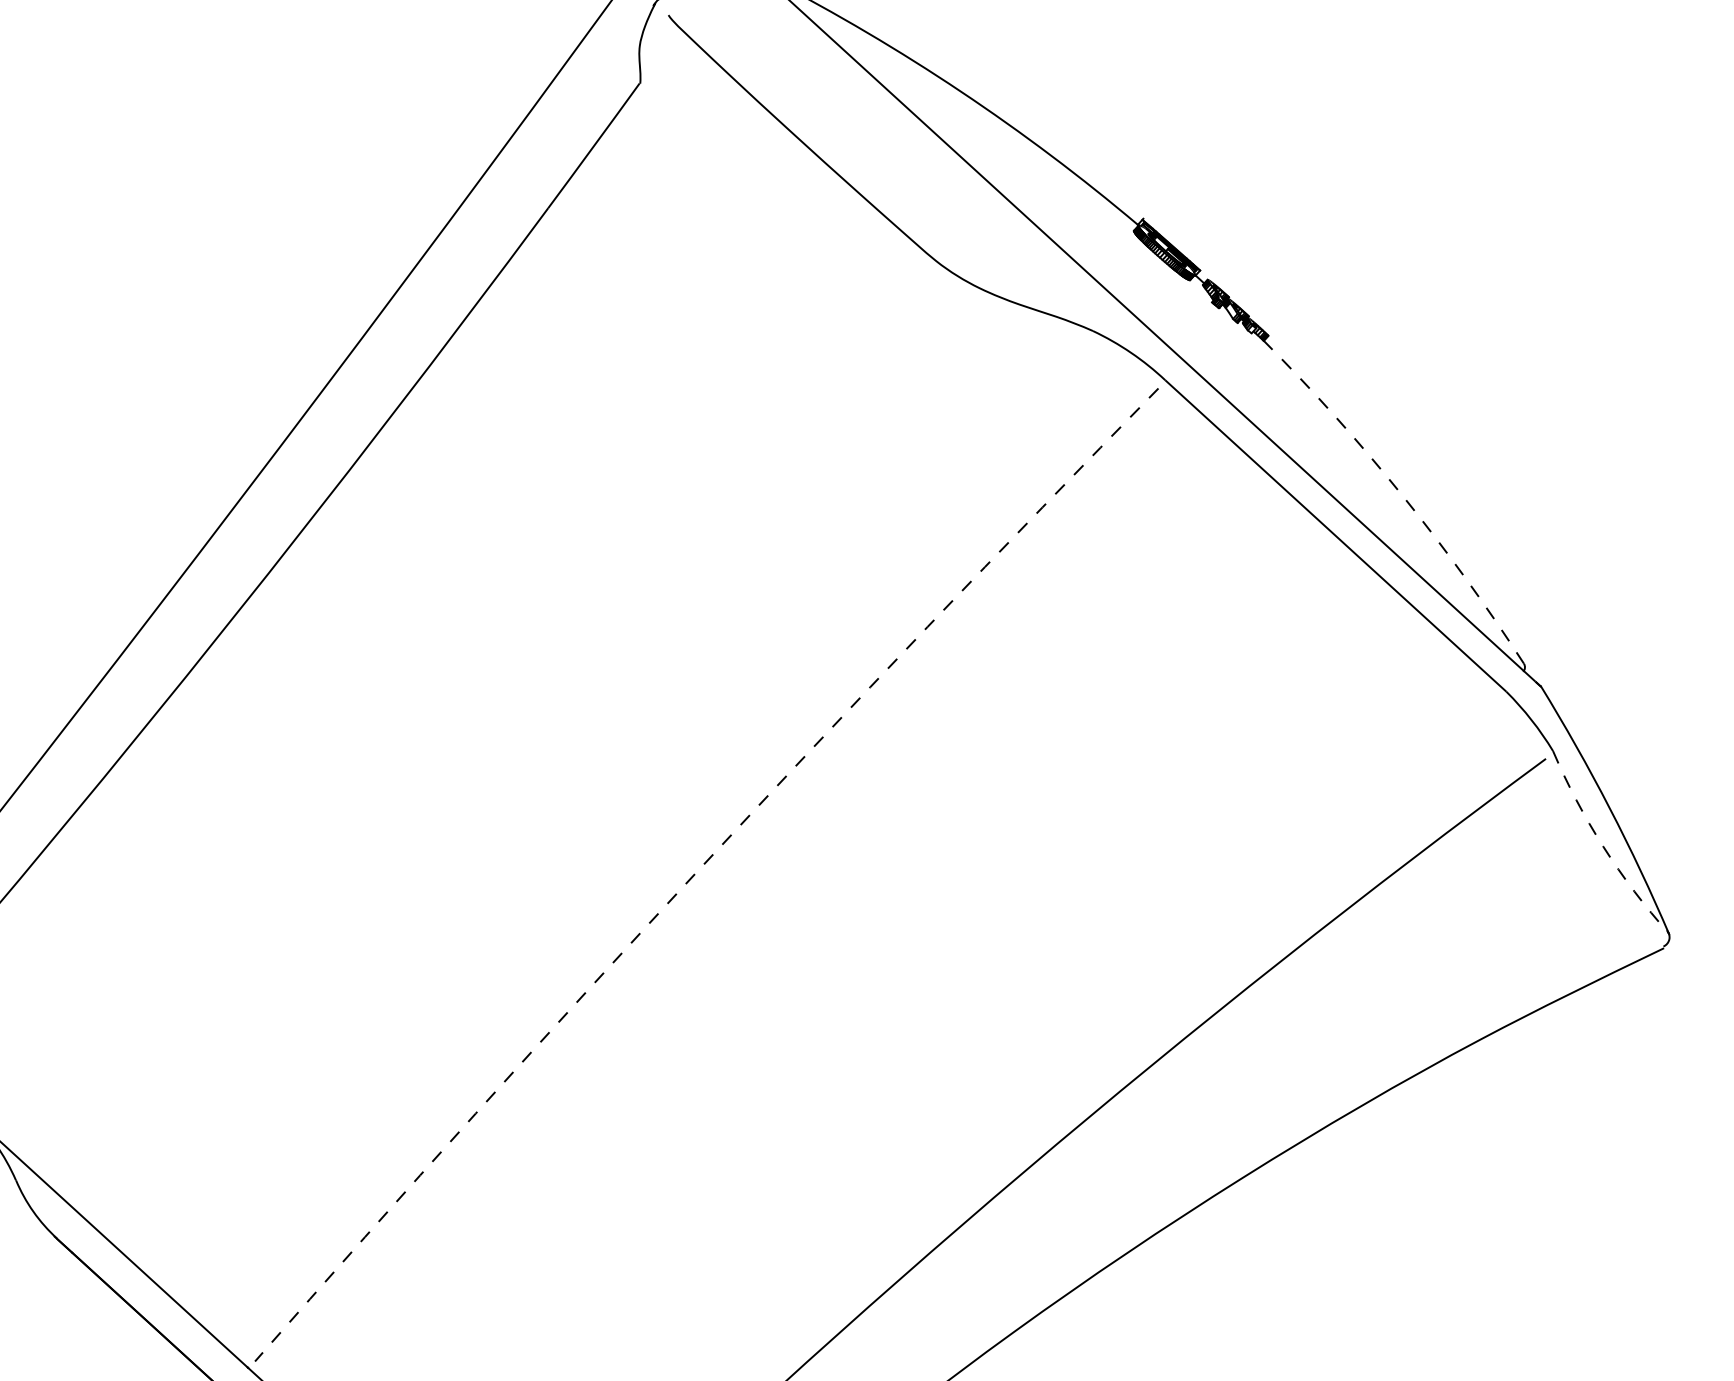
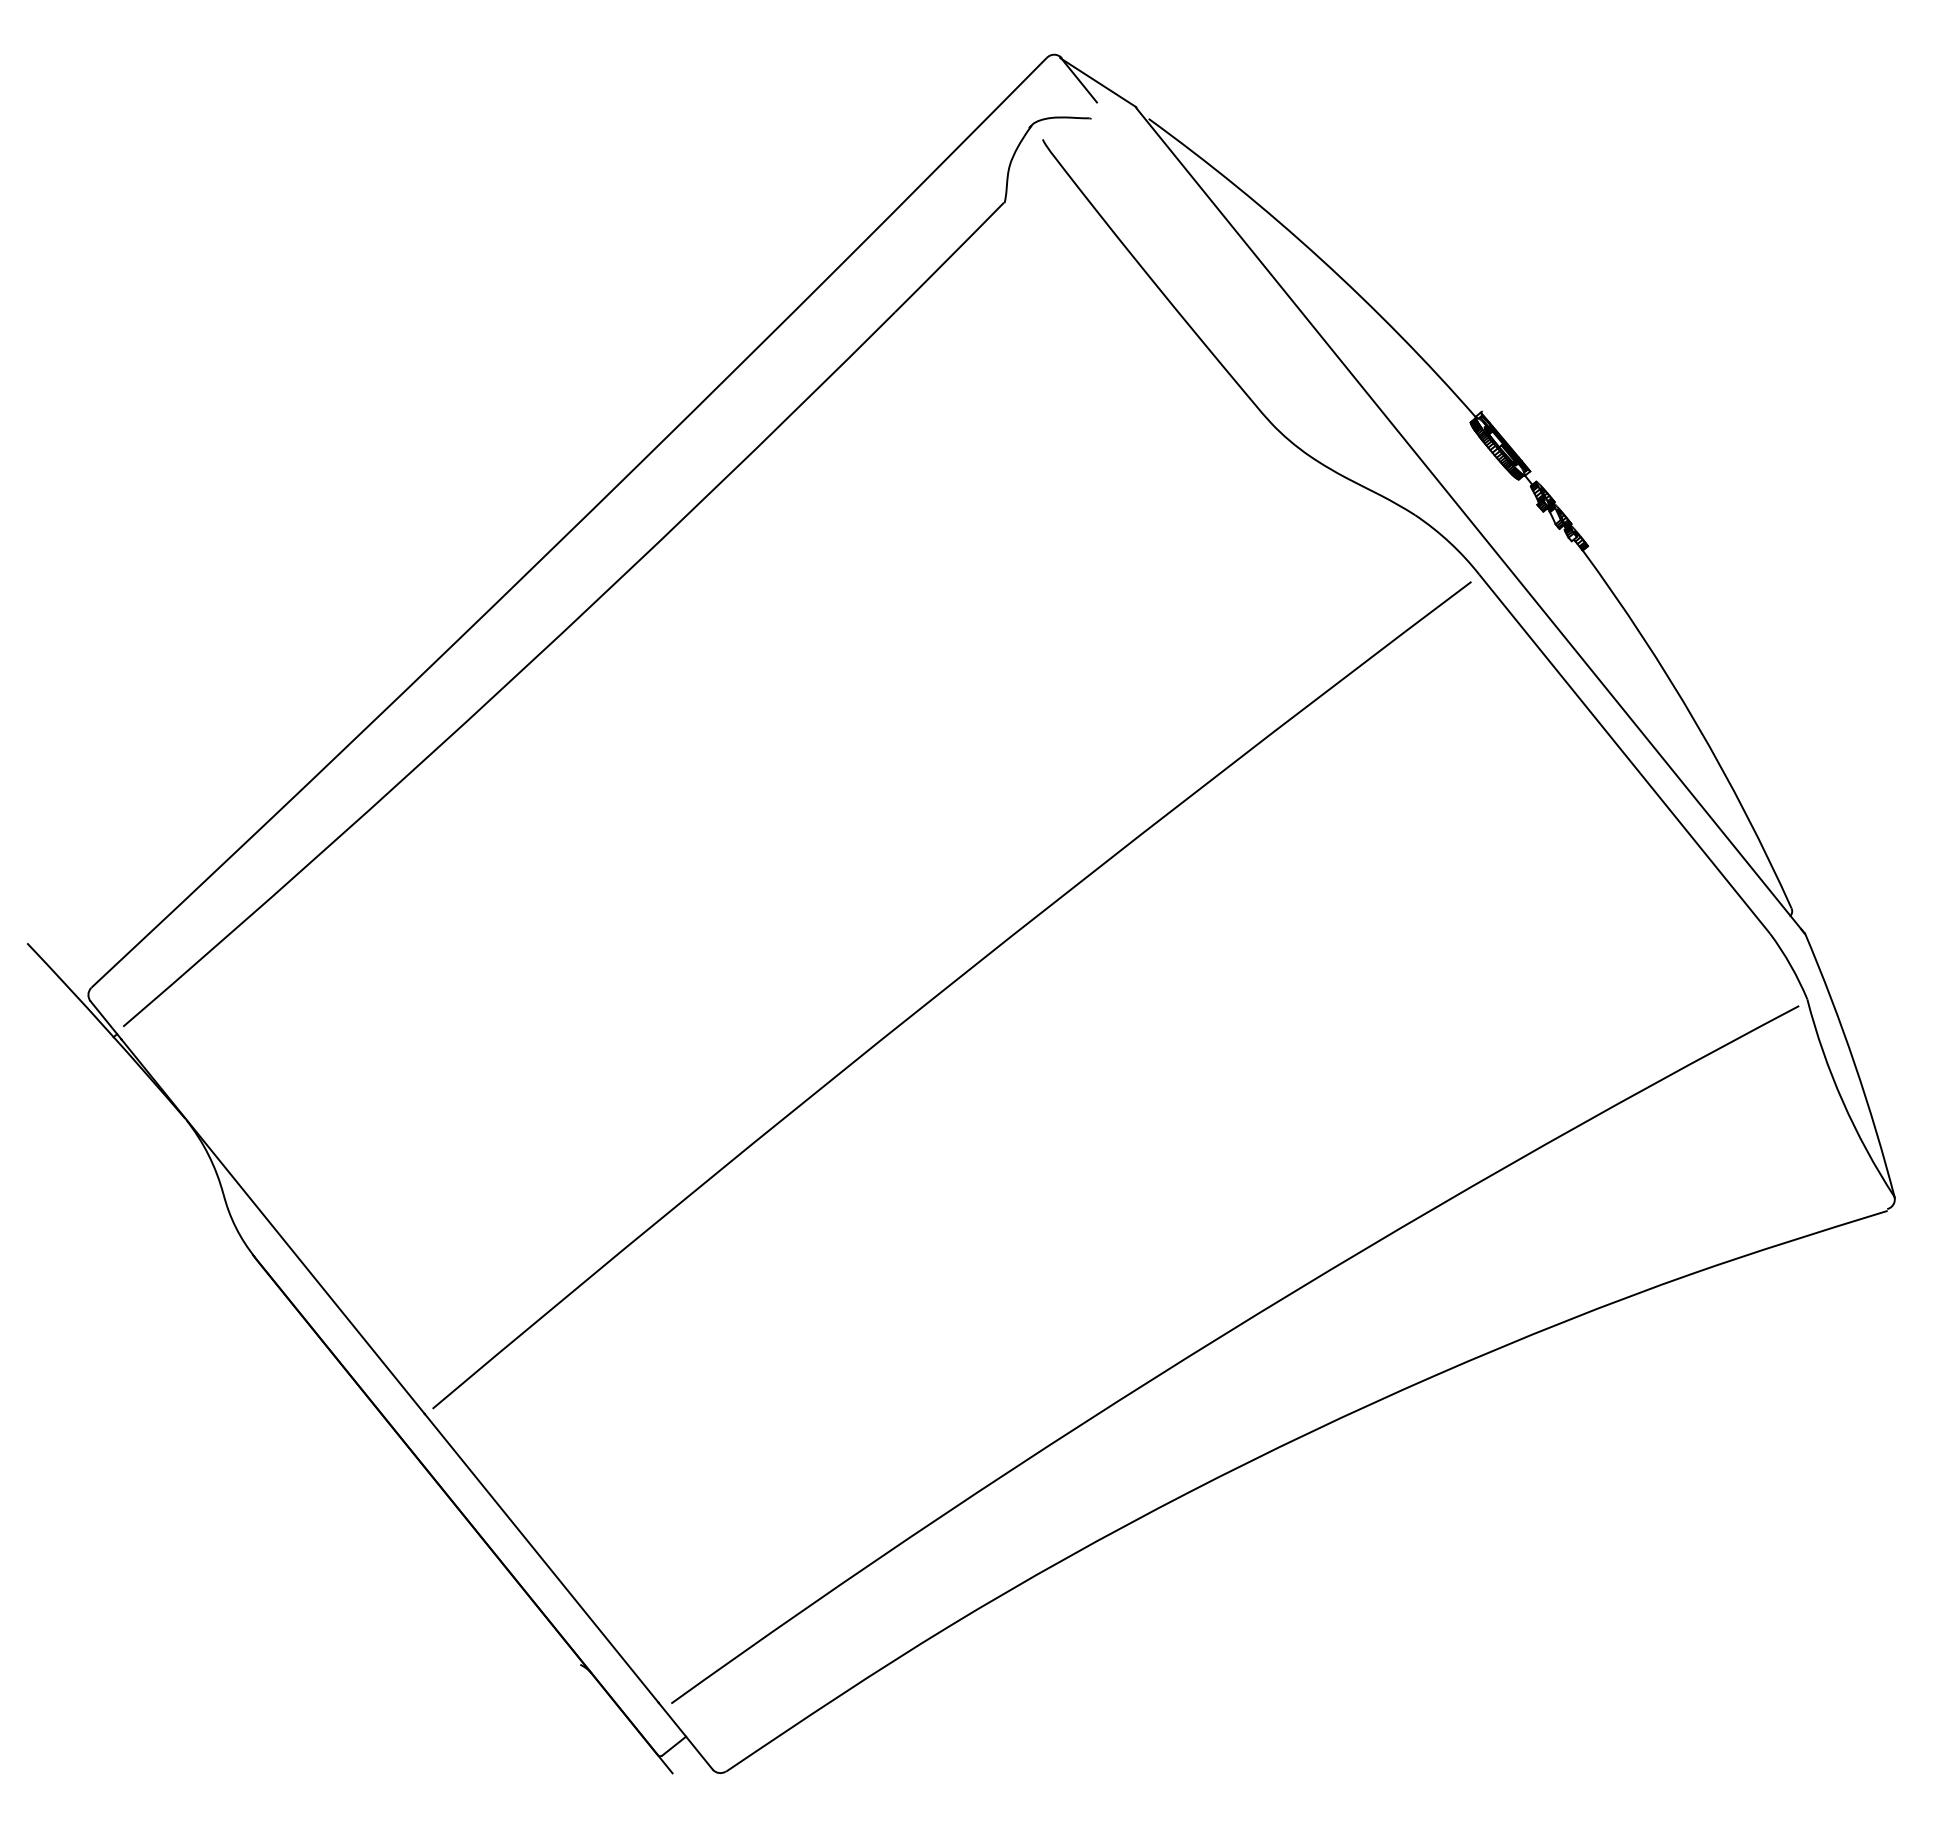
arc: (1402, 494) -> (1696, 723), dashed -> solid
arc: (1603, 846) -> (1842, 1101), dashed -> solid
arc: (700, 869) -> (946, 988), dashed -> solid

